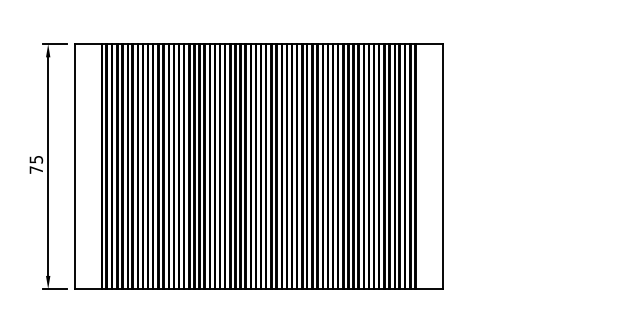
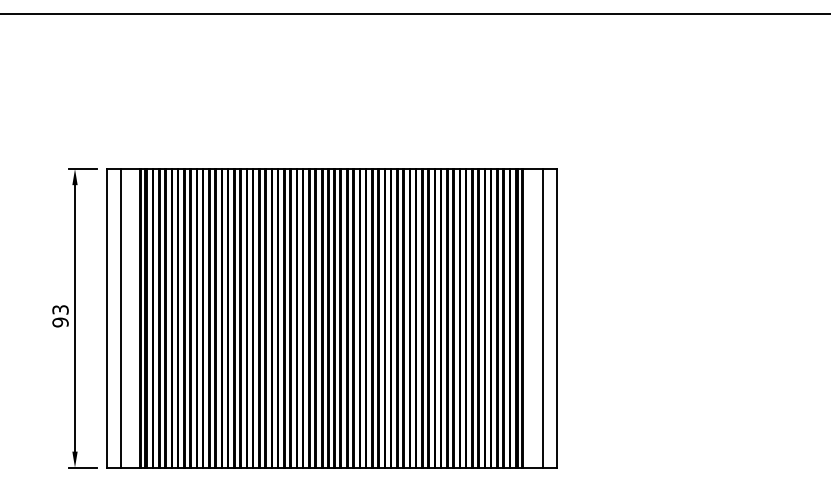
text: (36, 165) -> (60, 316), 75 -> 93
line: (85, 166) -> (120, 318), added
line: (432, 166) -> (543, 318), added

